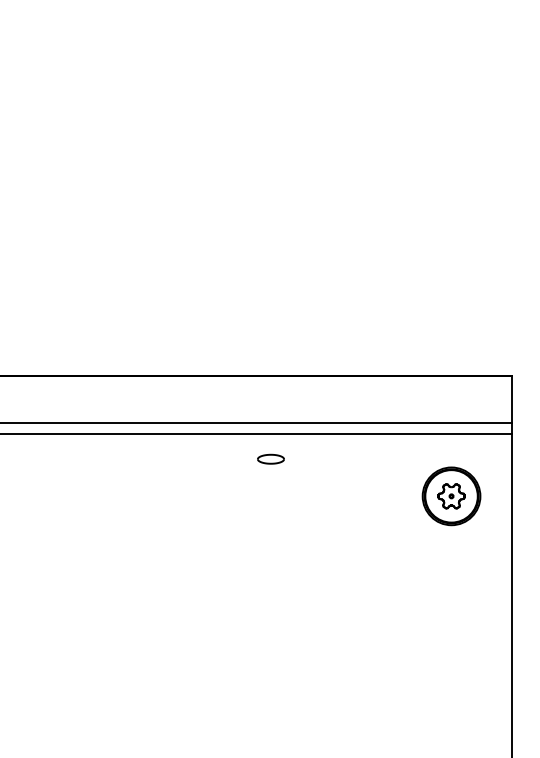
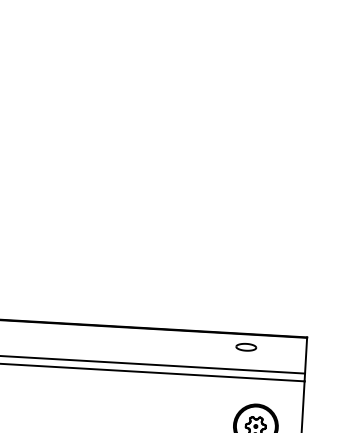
part: (270, 458) -> (245, 346), moved

